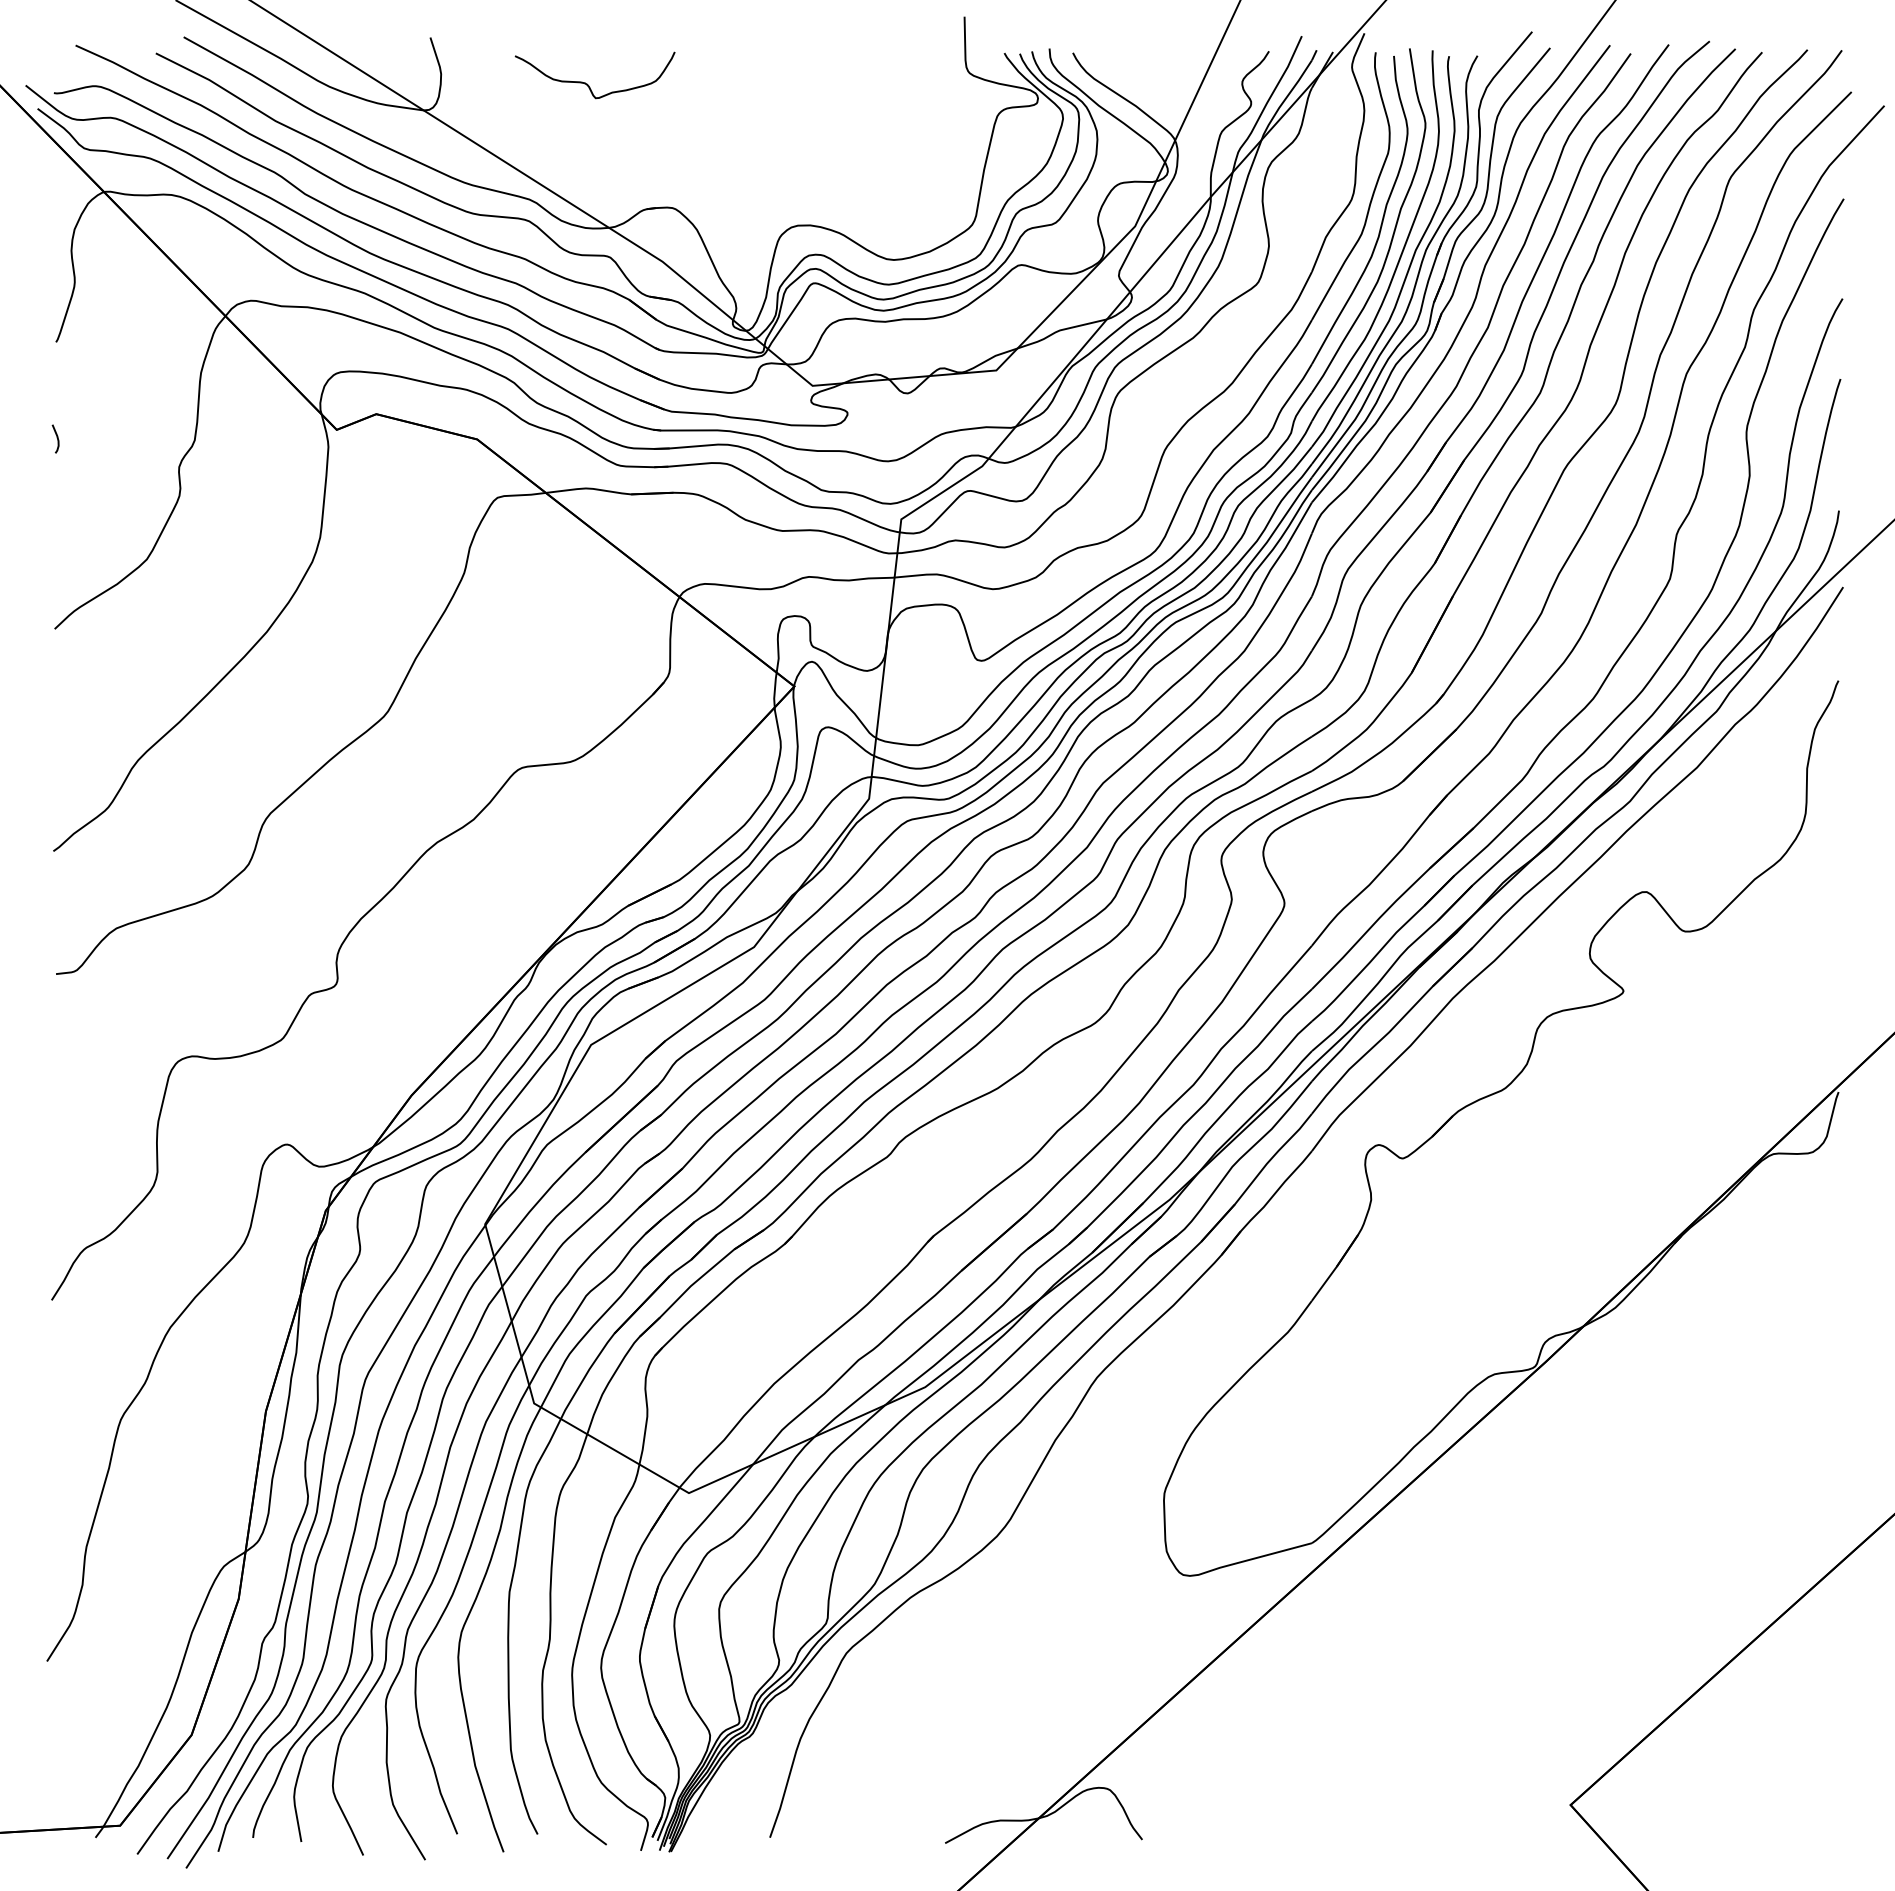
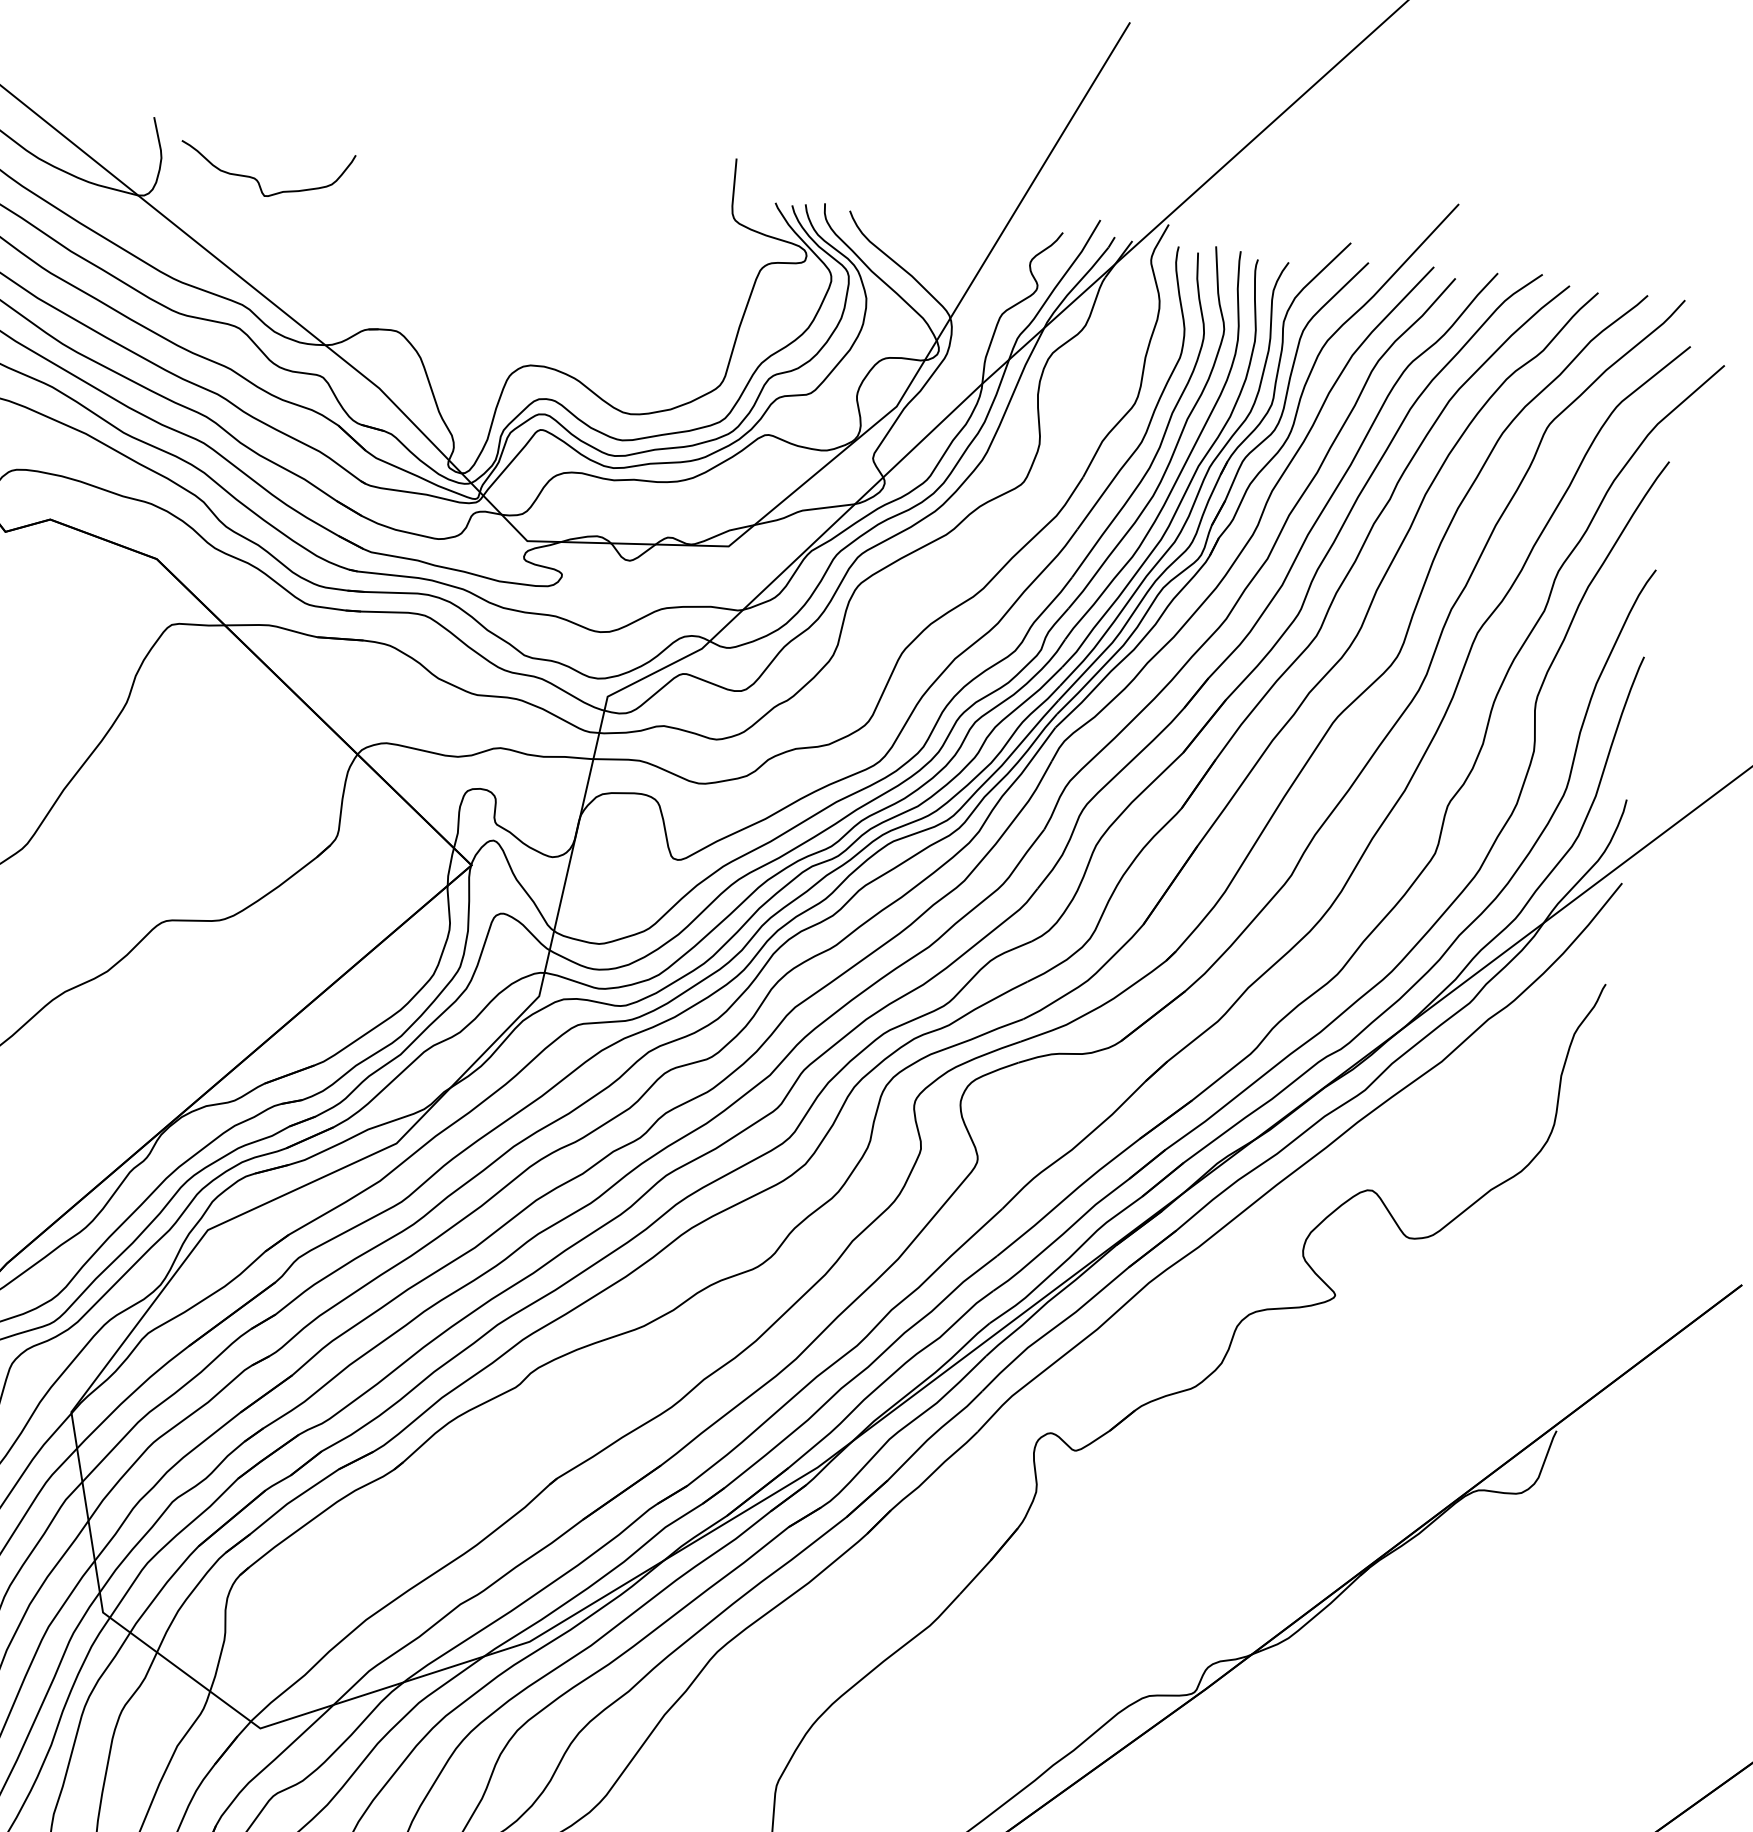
curve: (587, 83) -> (257, 179), moved

